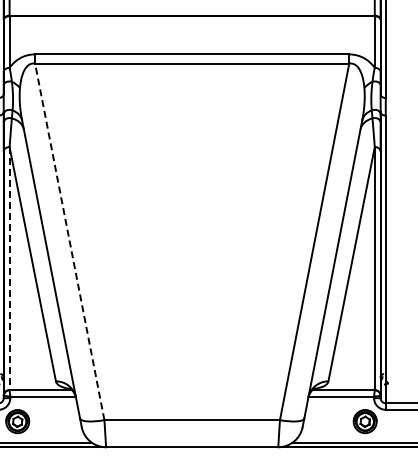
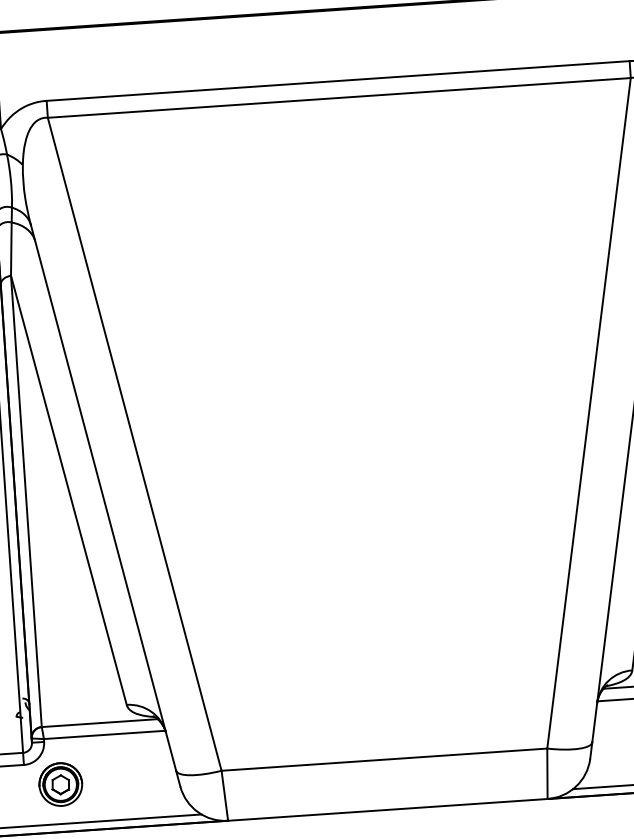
line: (69, 241) -> (134, 443), dashed -> solid
line: (9, 268) -> (26, 501), dashed -> solid

